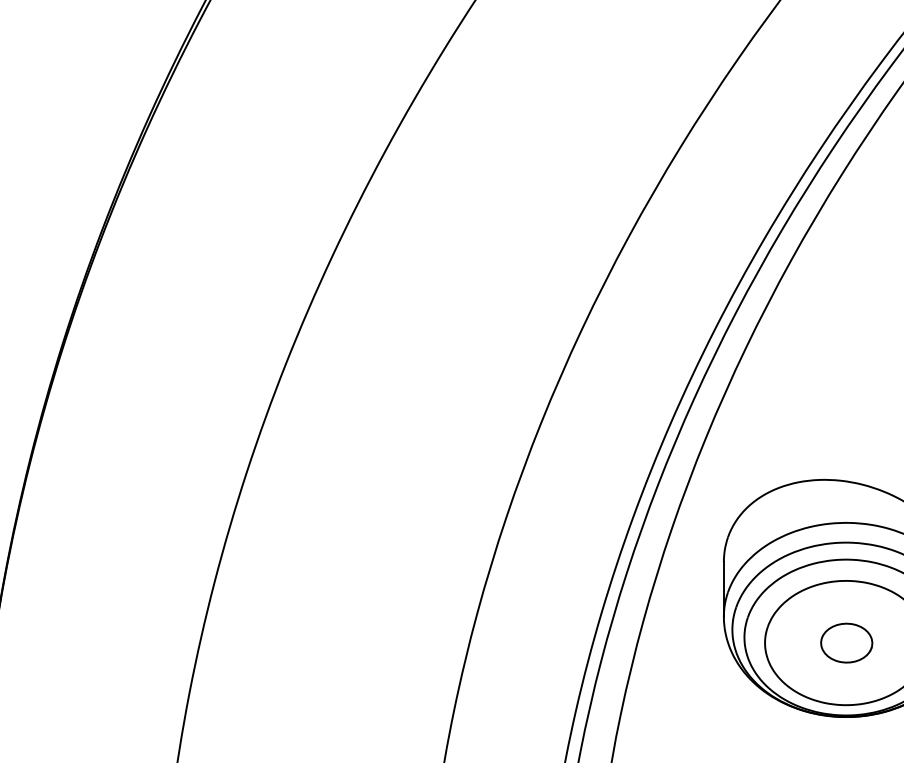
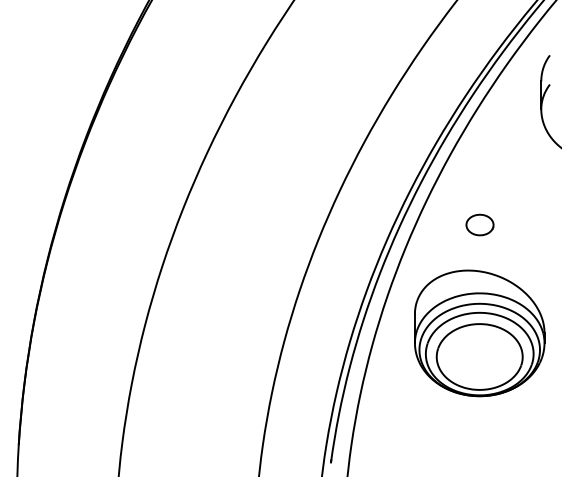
part: (845, 642) -> (479, 224), moved

